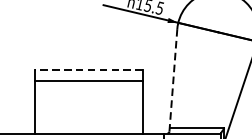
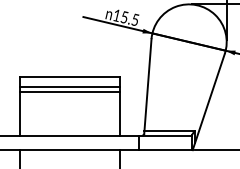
line: (89, 70) -> (70, 77), dashed -> solid
line: (172, 79) -> (147, 85), dashed -> solid
line: (88, 85) -> (69, 91), added

